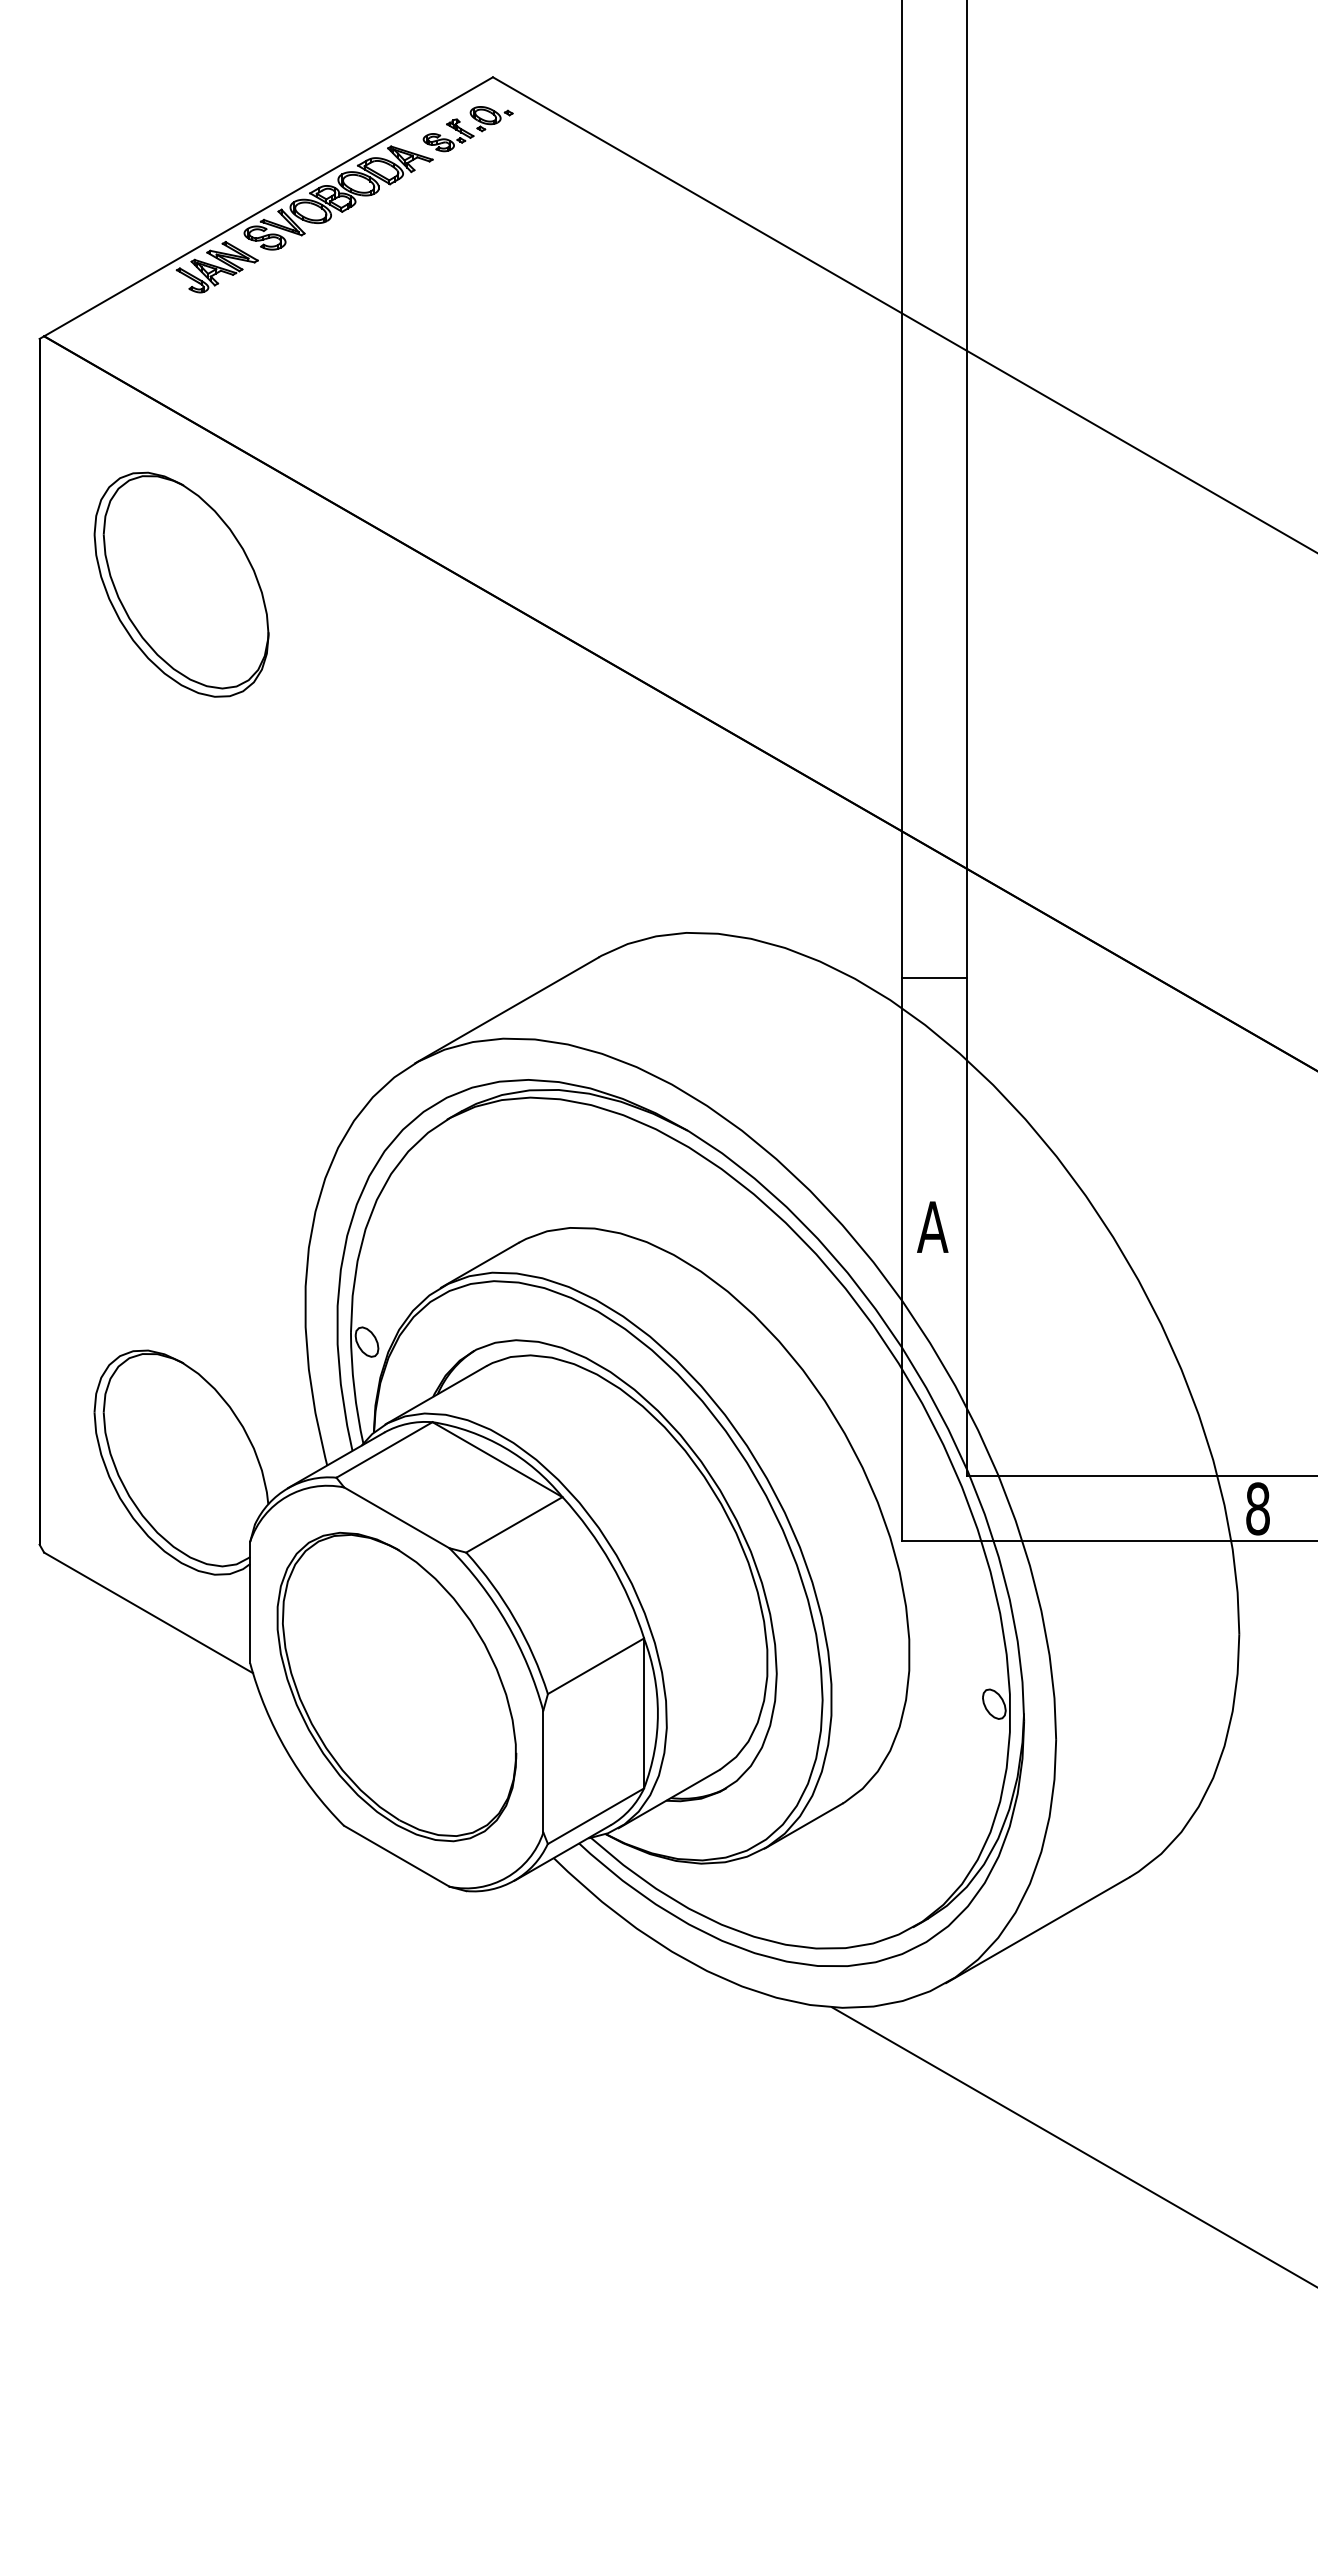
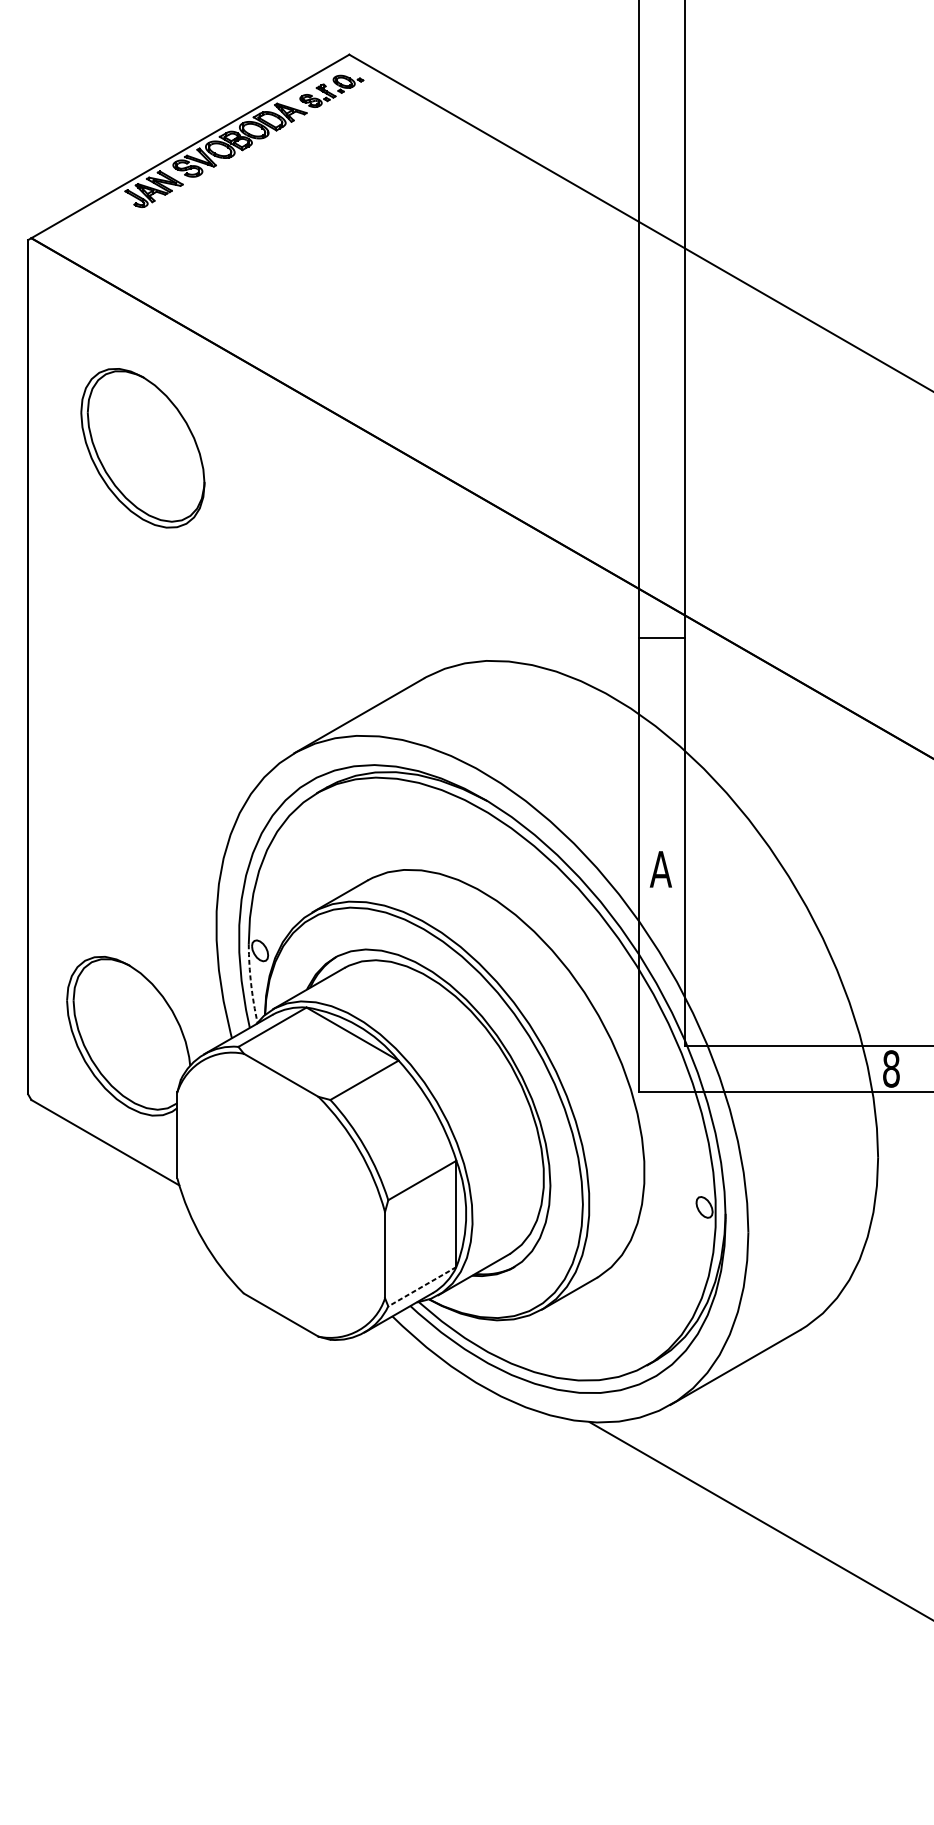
part: (181, 584) -> (142, 448), moved
line: (934, 977) -> (662, 637), moved
arc: (354, 1389) -> (251, 984), solid -> dashed
part: (396, 1686) -> (281, 1194), removed
line: (596, 1816) -> (422, 1286), solid -> dashed

